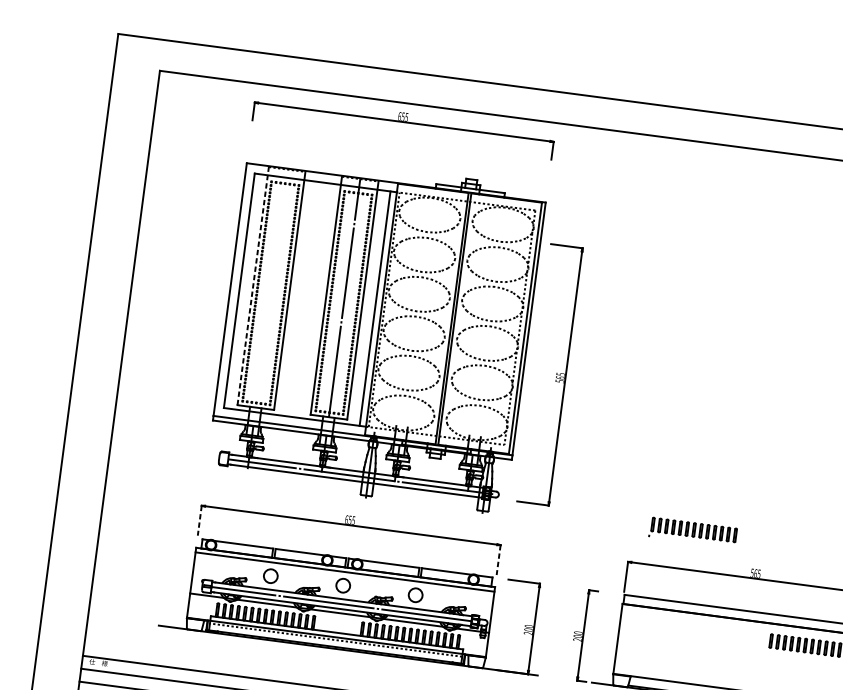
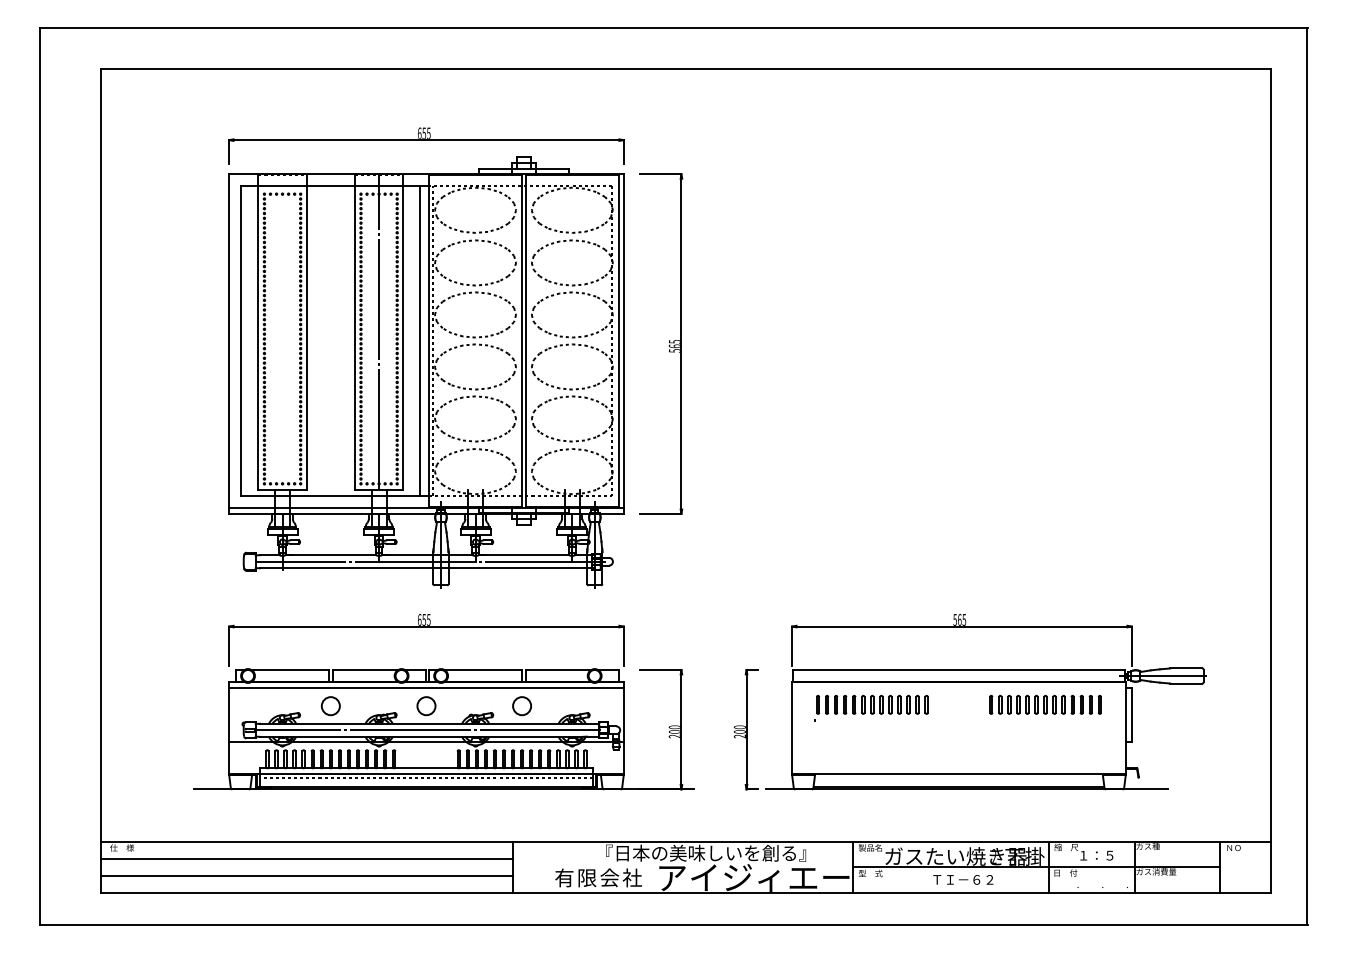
part: (403, 126) -> (426, 145), moved
line: (253, 285) -> (258, 332), dashed -> solid
part: (555, 376) -> (668, 345), moved
line: (200, 520) -> (229, 646), dashed -> solid
part: (693, 532) -> (871, 708), moved
line: (498, 560) -> (623, 646), dashed -> solid

